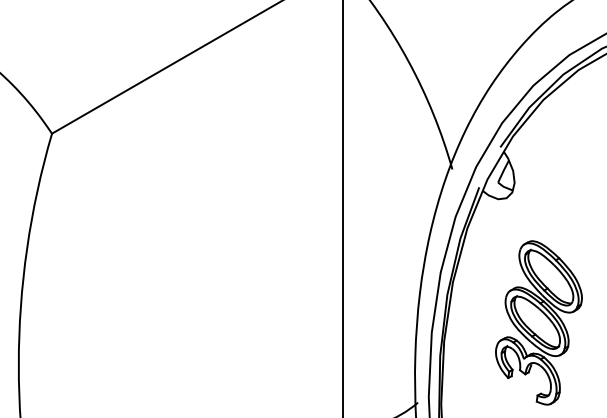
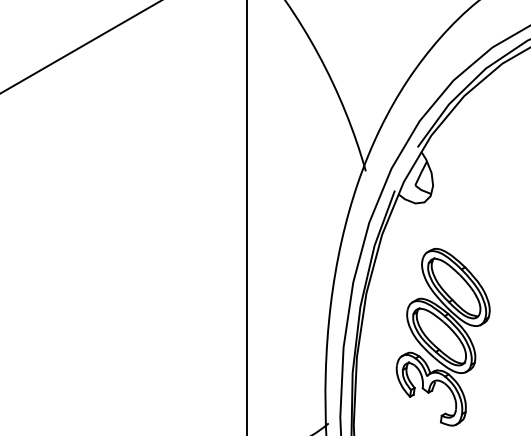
part: (538, 322) -> (442, 336), moved

